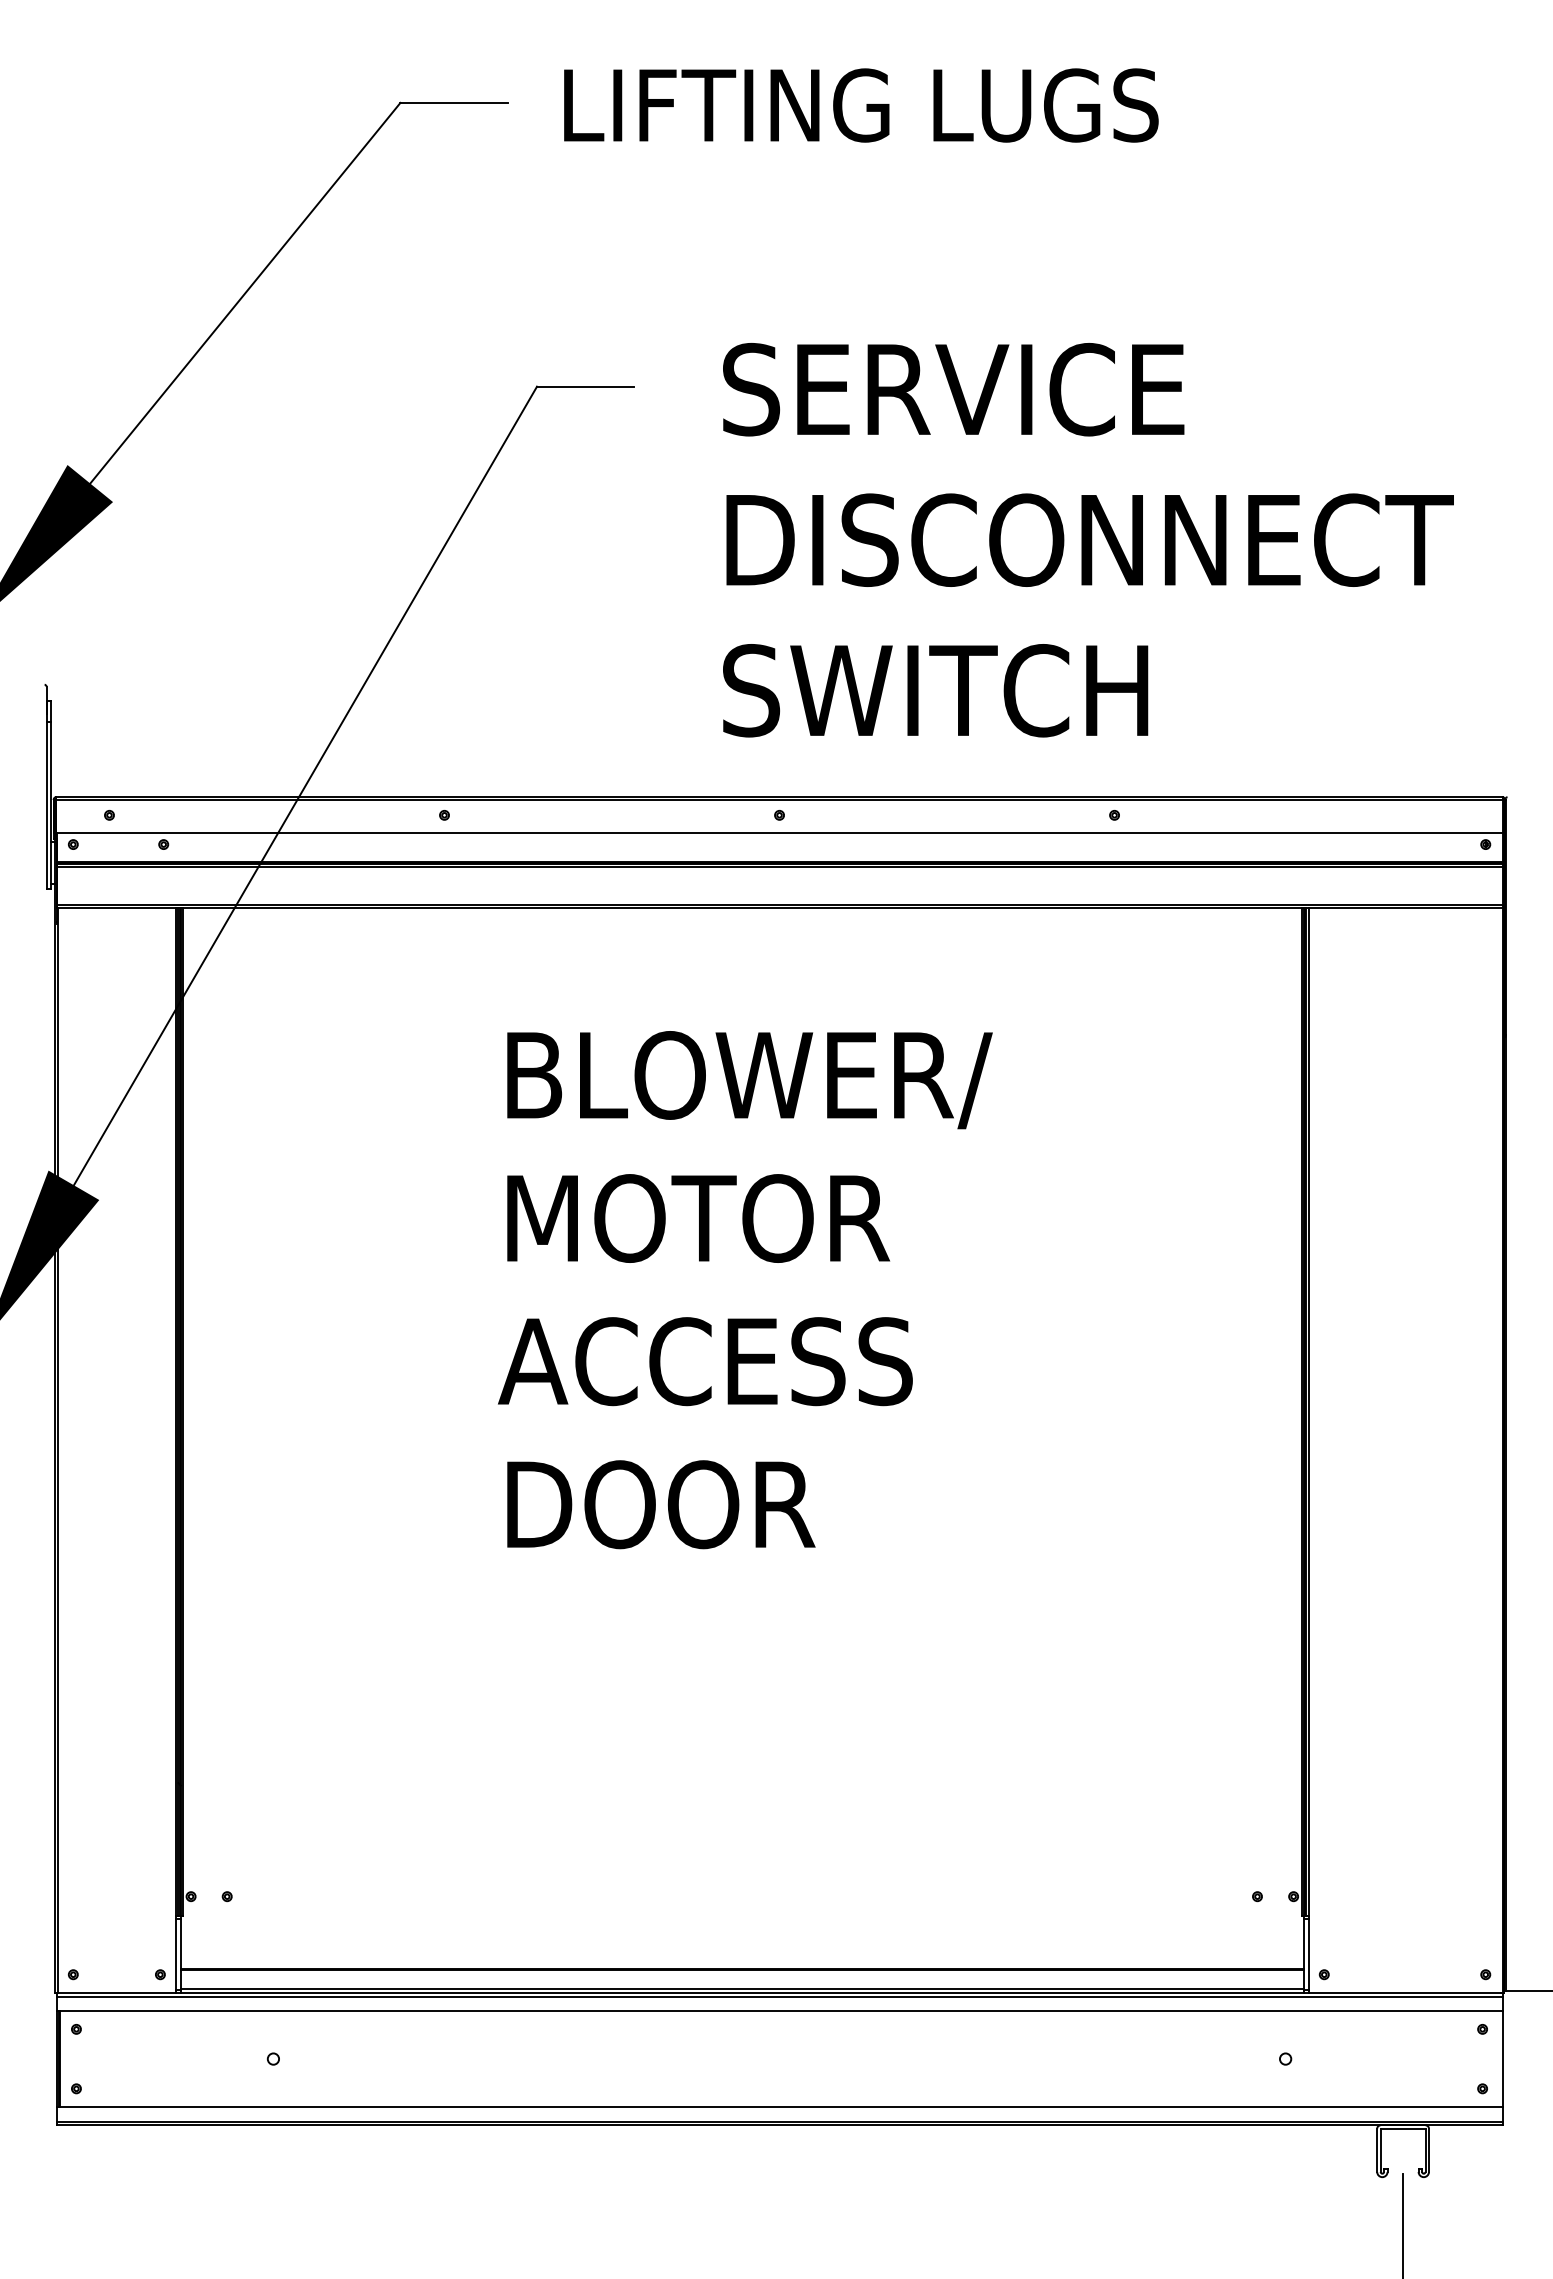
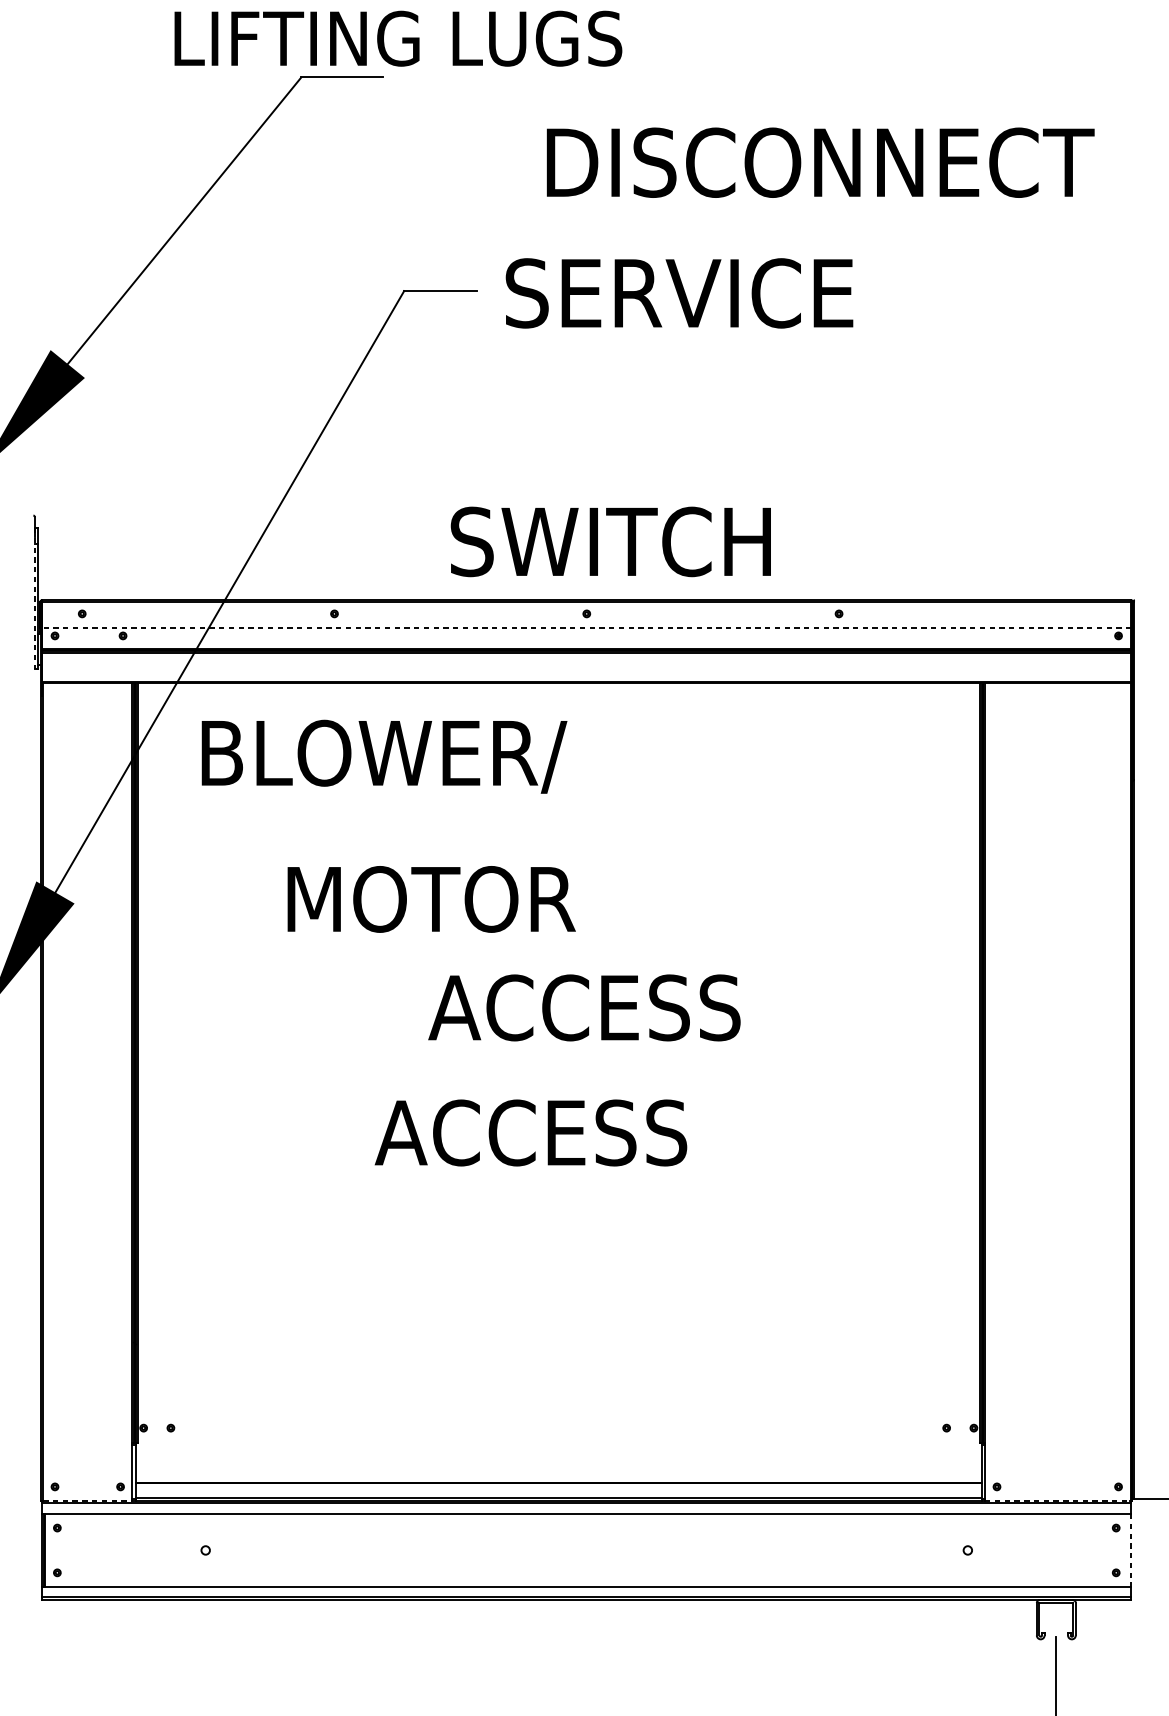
text: (861, 105) -> (398, 38), moved
text: (953, 389) -> (679, 293), moved
text: (1089, 539) -> (820, 162), moved
text: (935, 690) -> (610, 541), moved
line: (46, 795) -> (34, 598), solid -> dashed
line: (779, 833) -> (586, 627), solid -> dashed
text: (749, 1080) -> (384, 757), moved
text: (698, 1218) -> (431, 899), moved
text: (705, 1361) -> (584, 1007), moved
text: (704, 1504) -> (530, 1132), DOOR -> ACCESS
line: (117, 1992) -> (88, 1500), solid -> dashed
line: (1405, 1992) -> (1058, 1500), solid -> dashed
line: (1502, 2059) -> (1131, 1550), solid -> dashed

